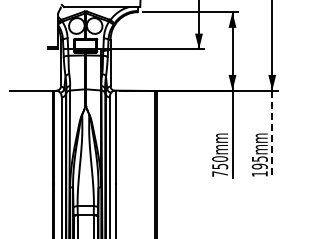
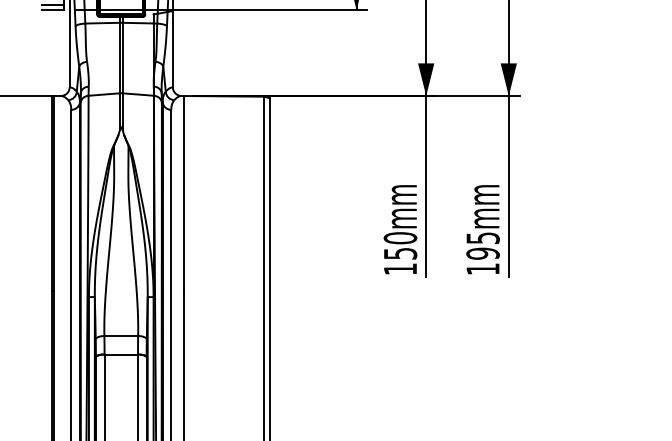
line: (272, 134) -> (509, 187), dashed -> solid
text: (219, 173) -> (399, 268), 750mm -> 150mm

